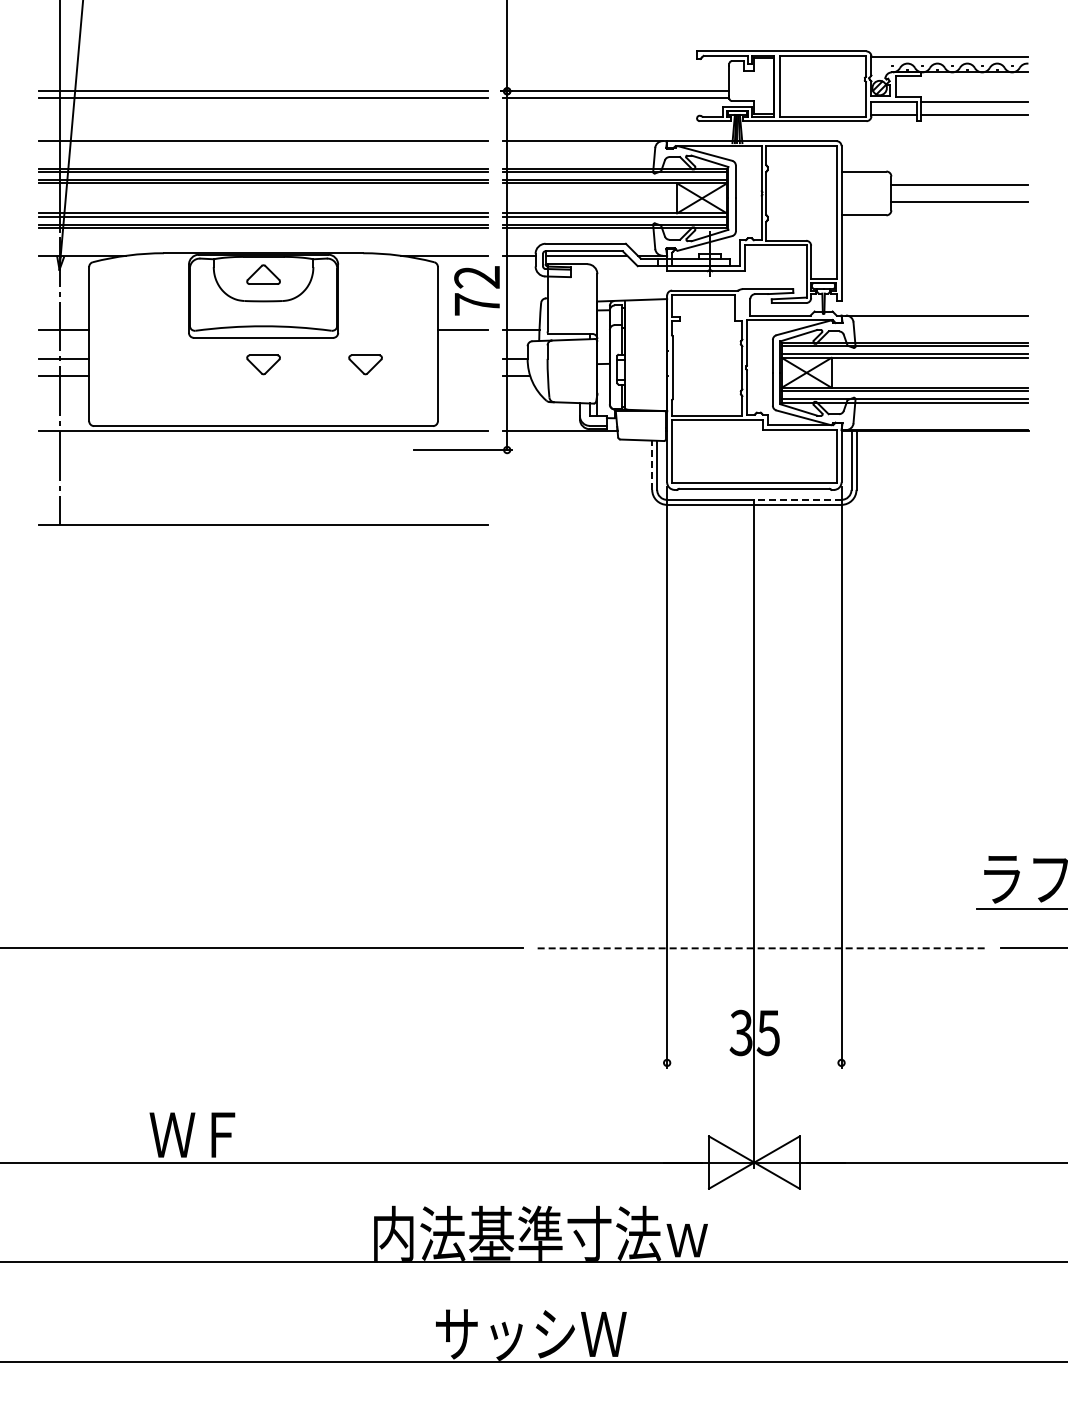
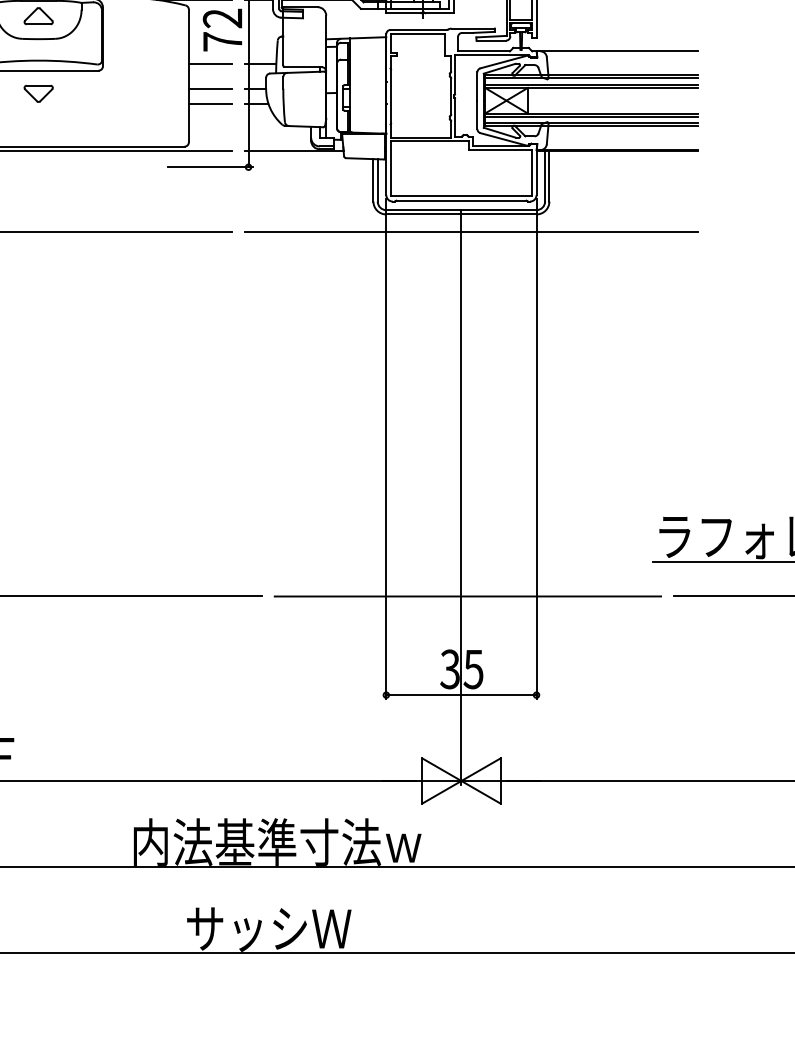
line: (462, 359) -> (210, 89), added
part: (365, 364) -> (126, 93), removed
line: (462, 376) -> (210, 103), added
line: (652, 465) -> (373, 180), dashed -> solid
line: (797, 499) -> (498, 209), dashed -> solid
line: (765, 524) -> (471, 231), added
line: (762, 948) -> (468, 596), dashed -> solid
line: (754, 1062) -> (461, 694), added

